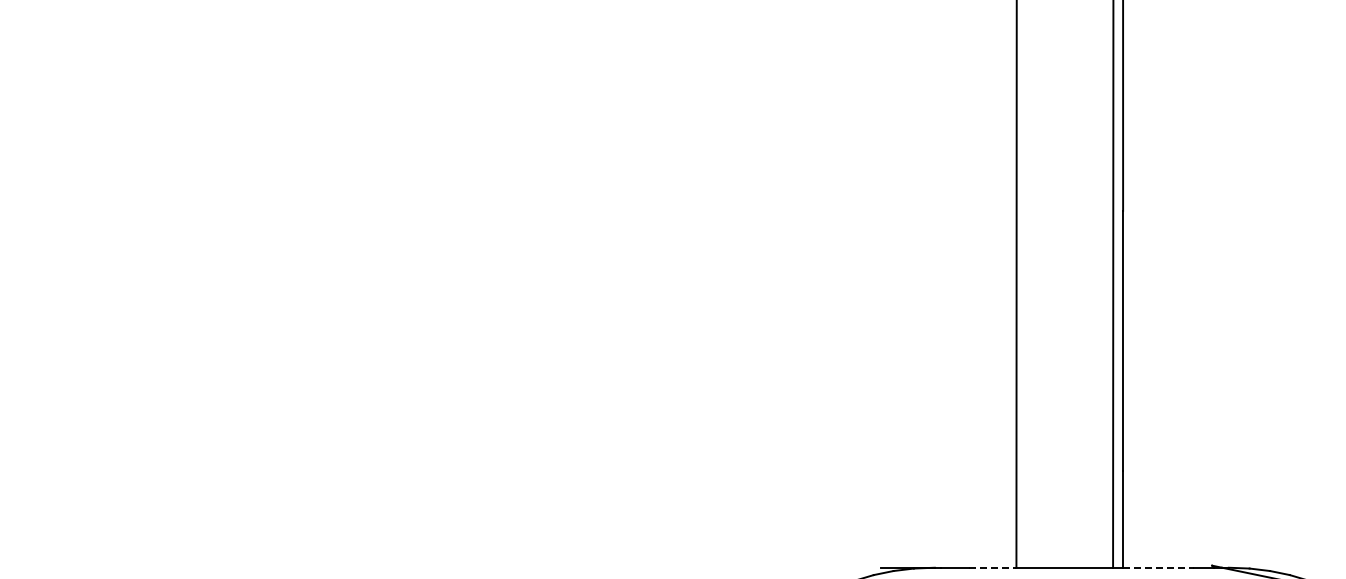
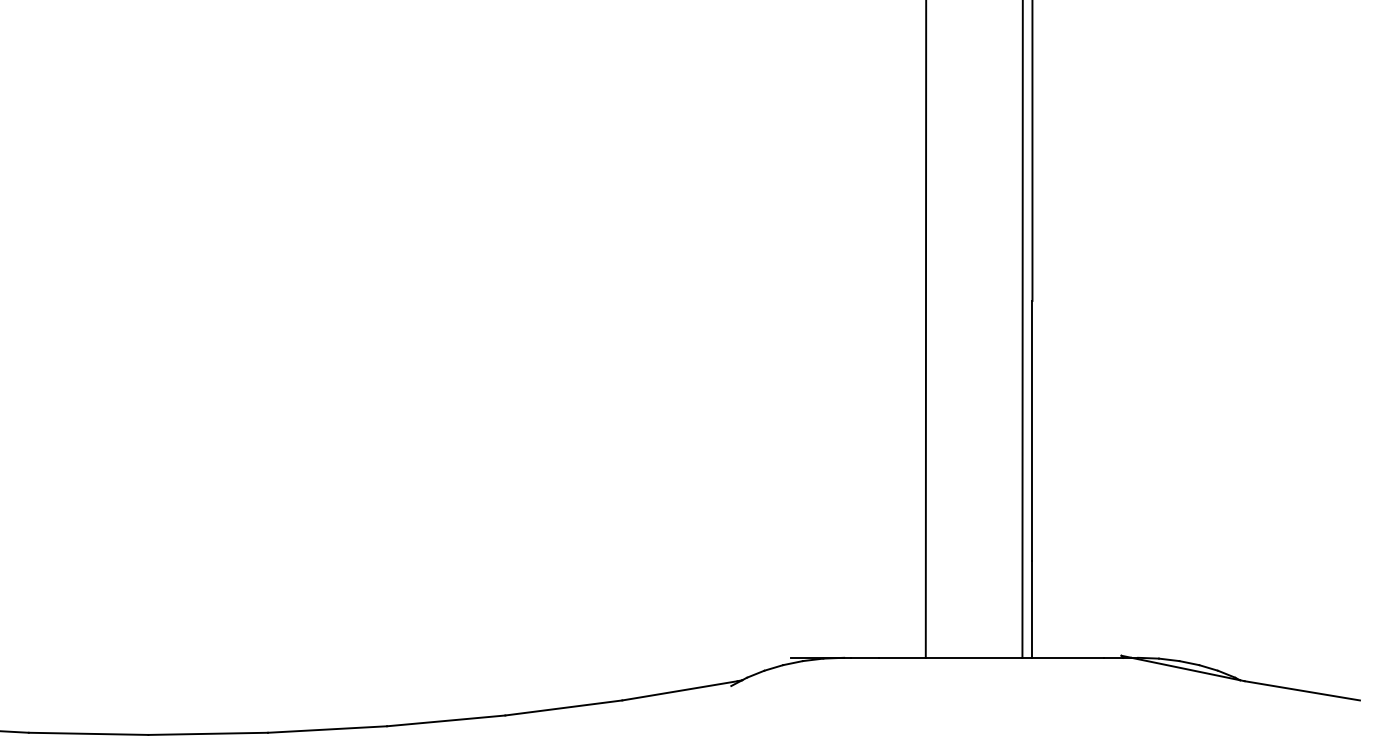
line: (993, 567) -> (902, 657), dashed -> solid
line: (1159, 567) -> (1068, 657), dashed -> solid

